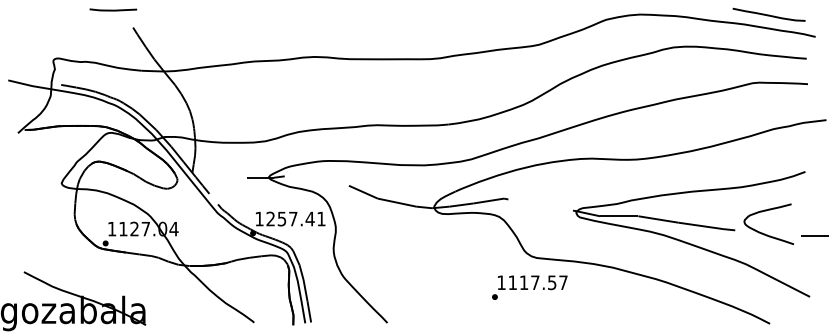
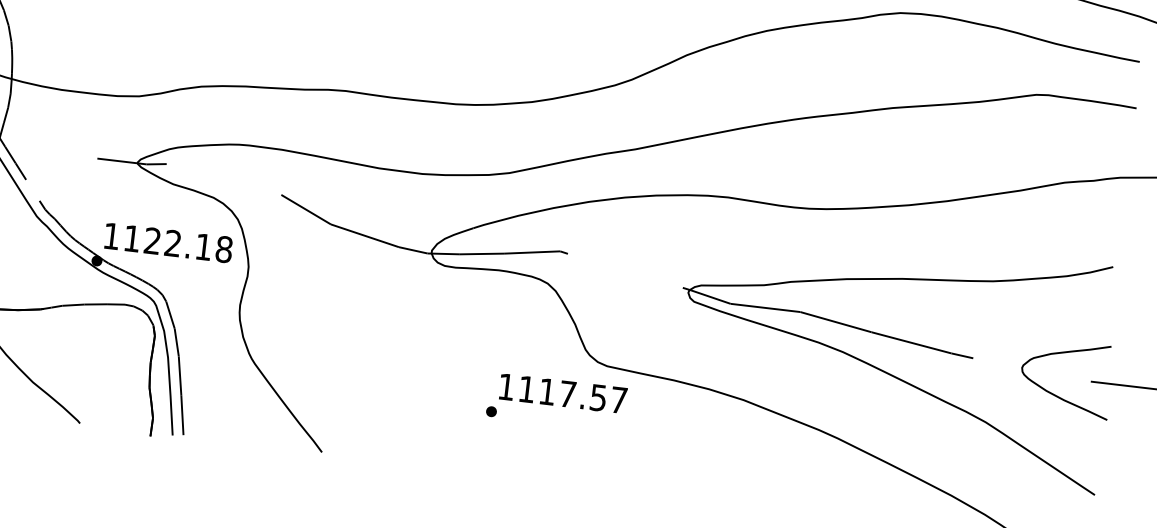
text: (295, 218) -> (177, 242), 1257.41 -> 1122.18
curve: (765, 233) -> (1057, 394), moved
text: (529, 287) -> (556, 401), moved

